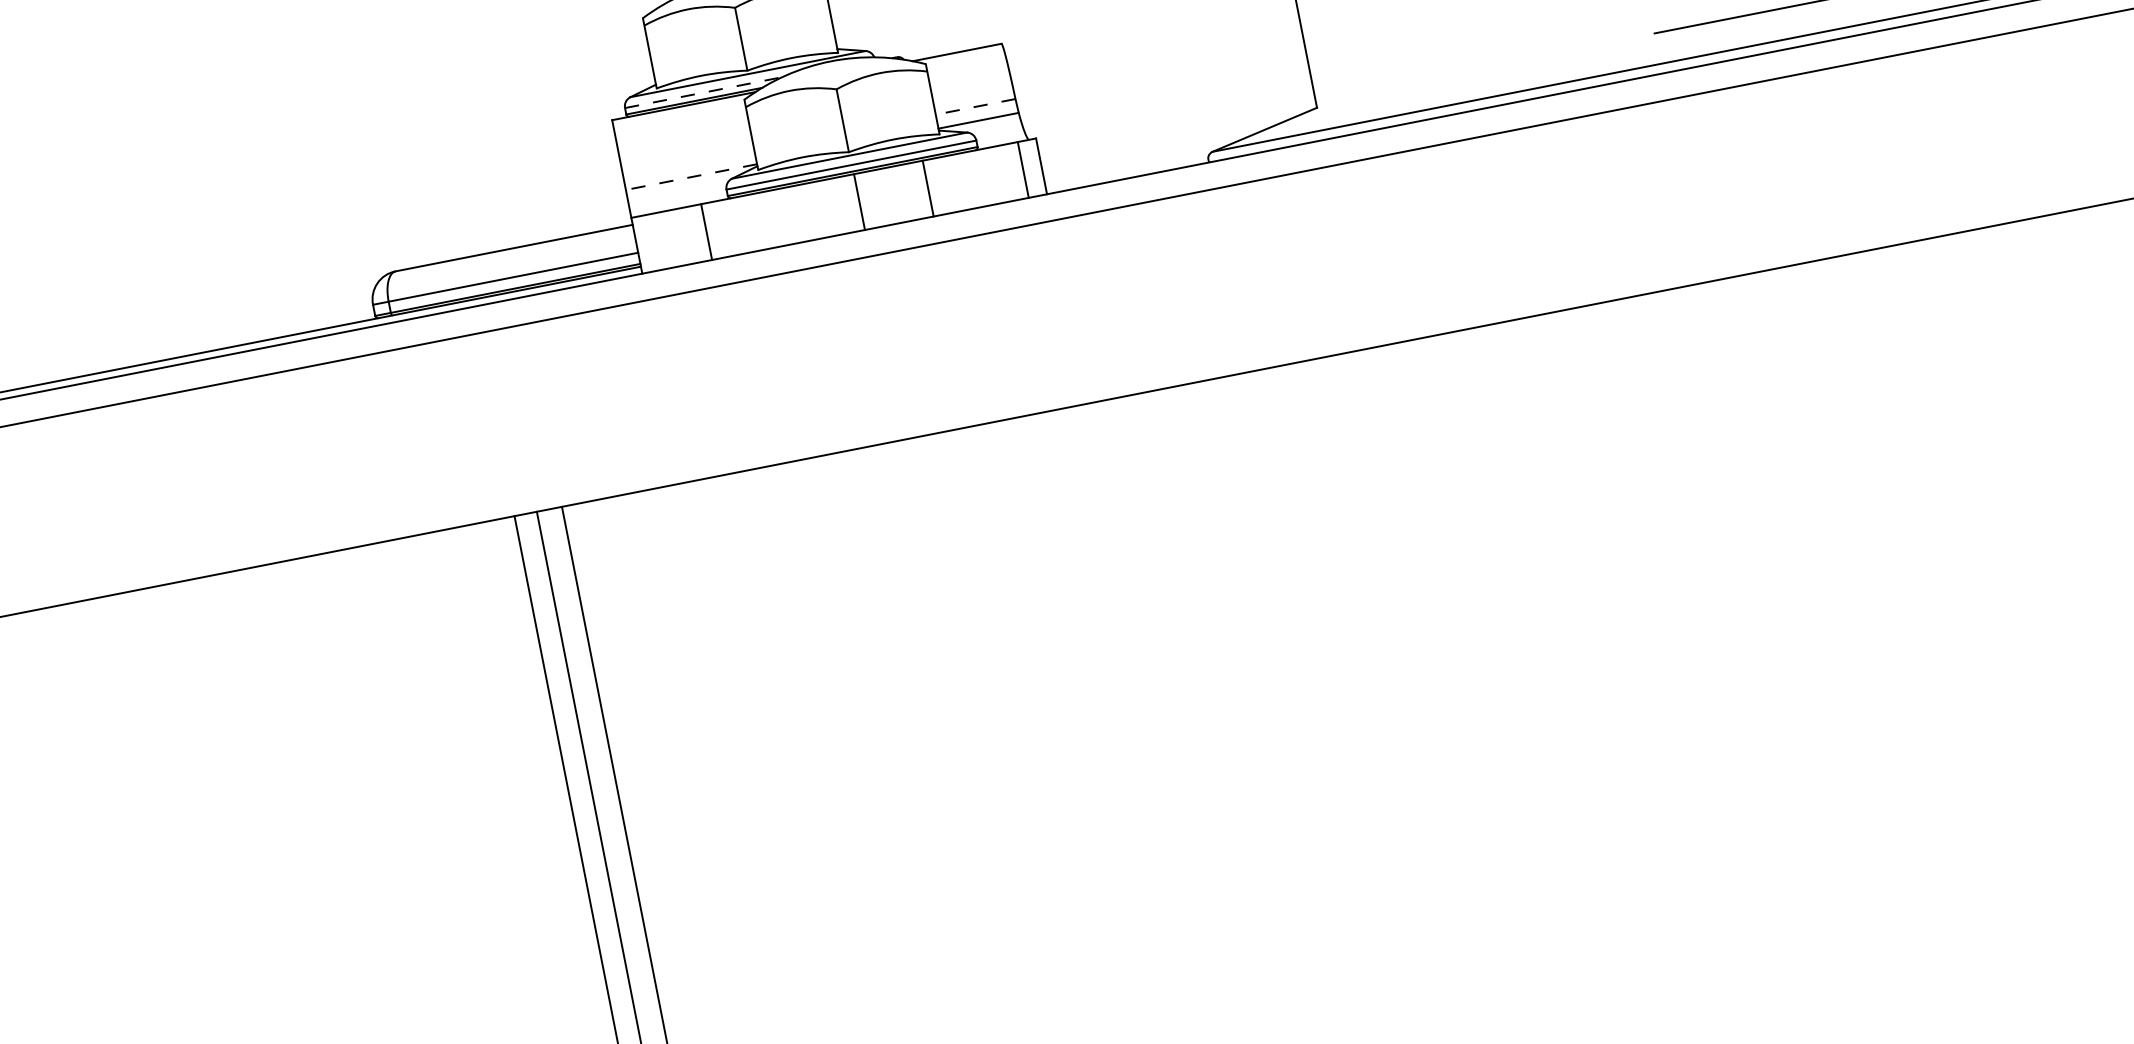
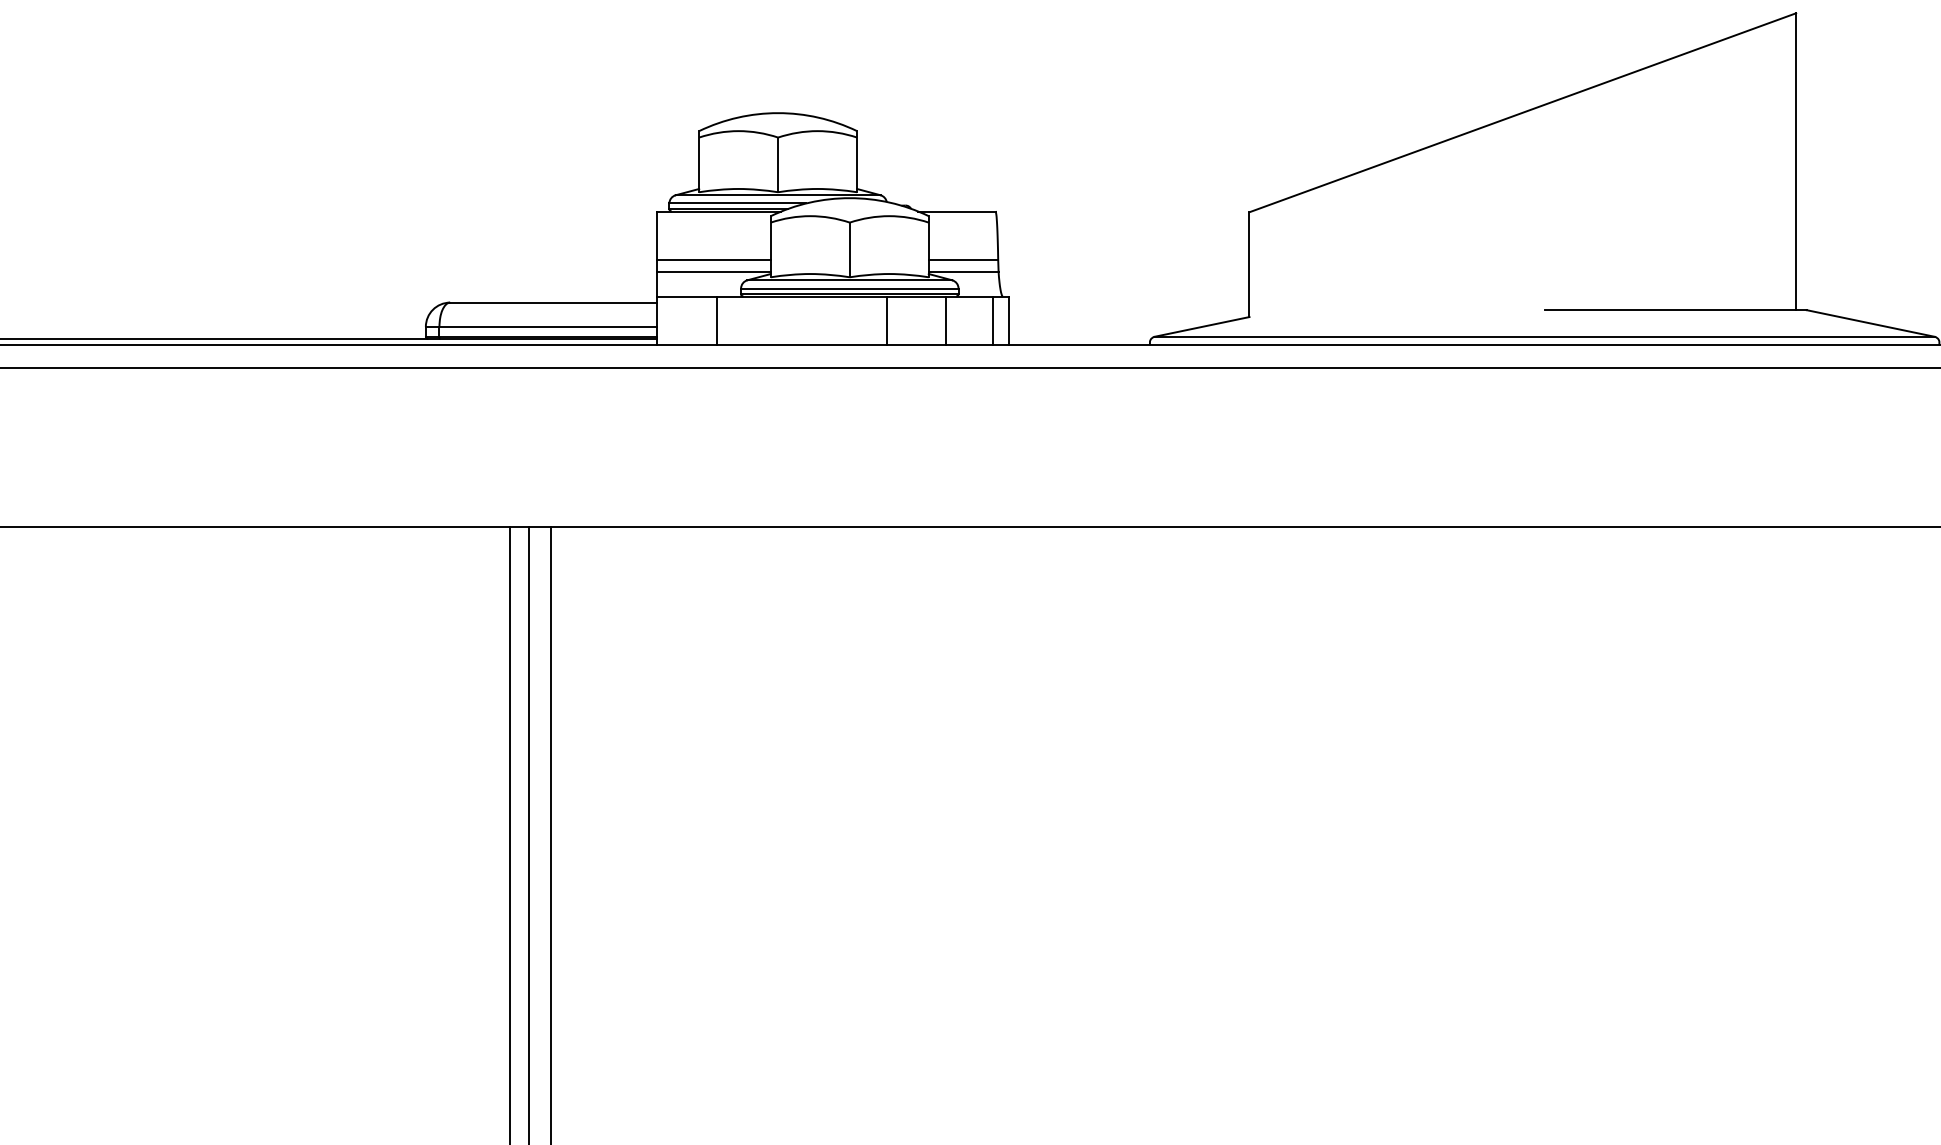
line: (704, 92) -> (738, 203), dashed -> solid
line: (975, 107) -> (963, 260), dashed -> solid
line: (688, 163) -> (713, 260), added
line: (691, 177) -> (713, 272), dashed -> solid
line: (928, 188) -> (946, 320), moved
line: (859, 201) -> (887, 320), moved

